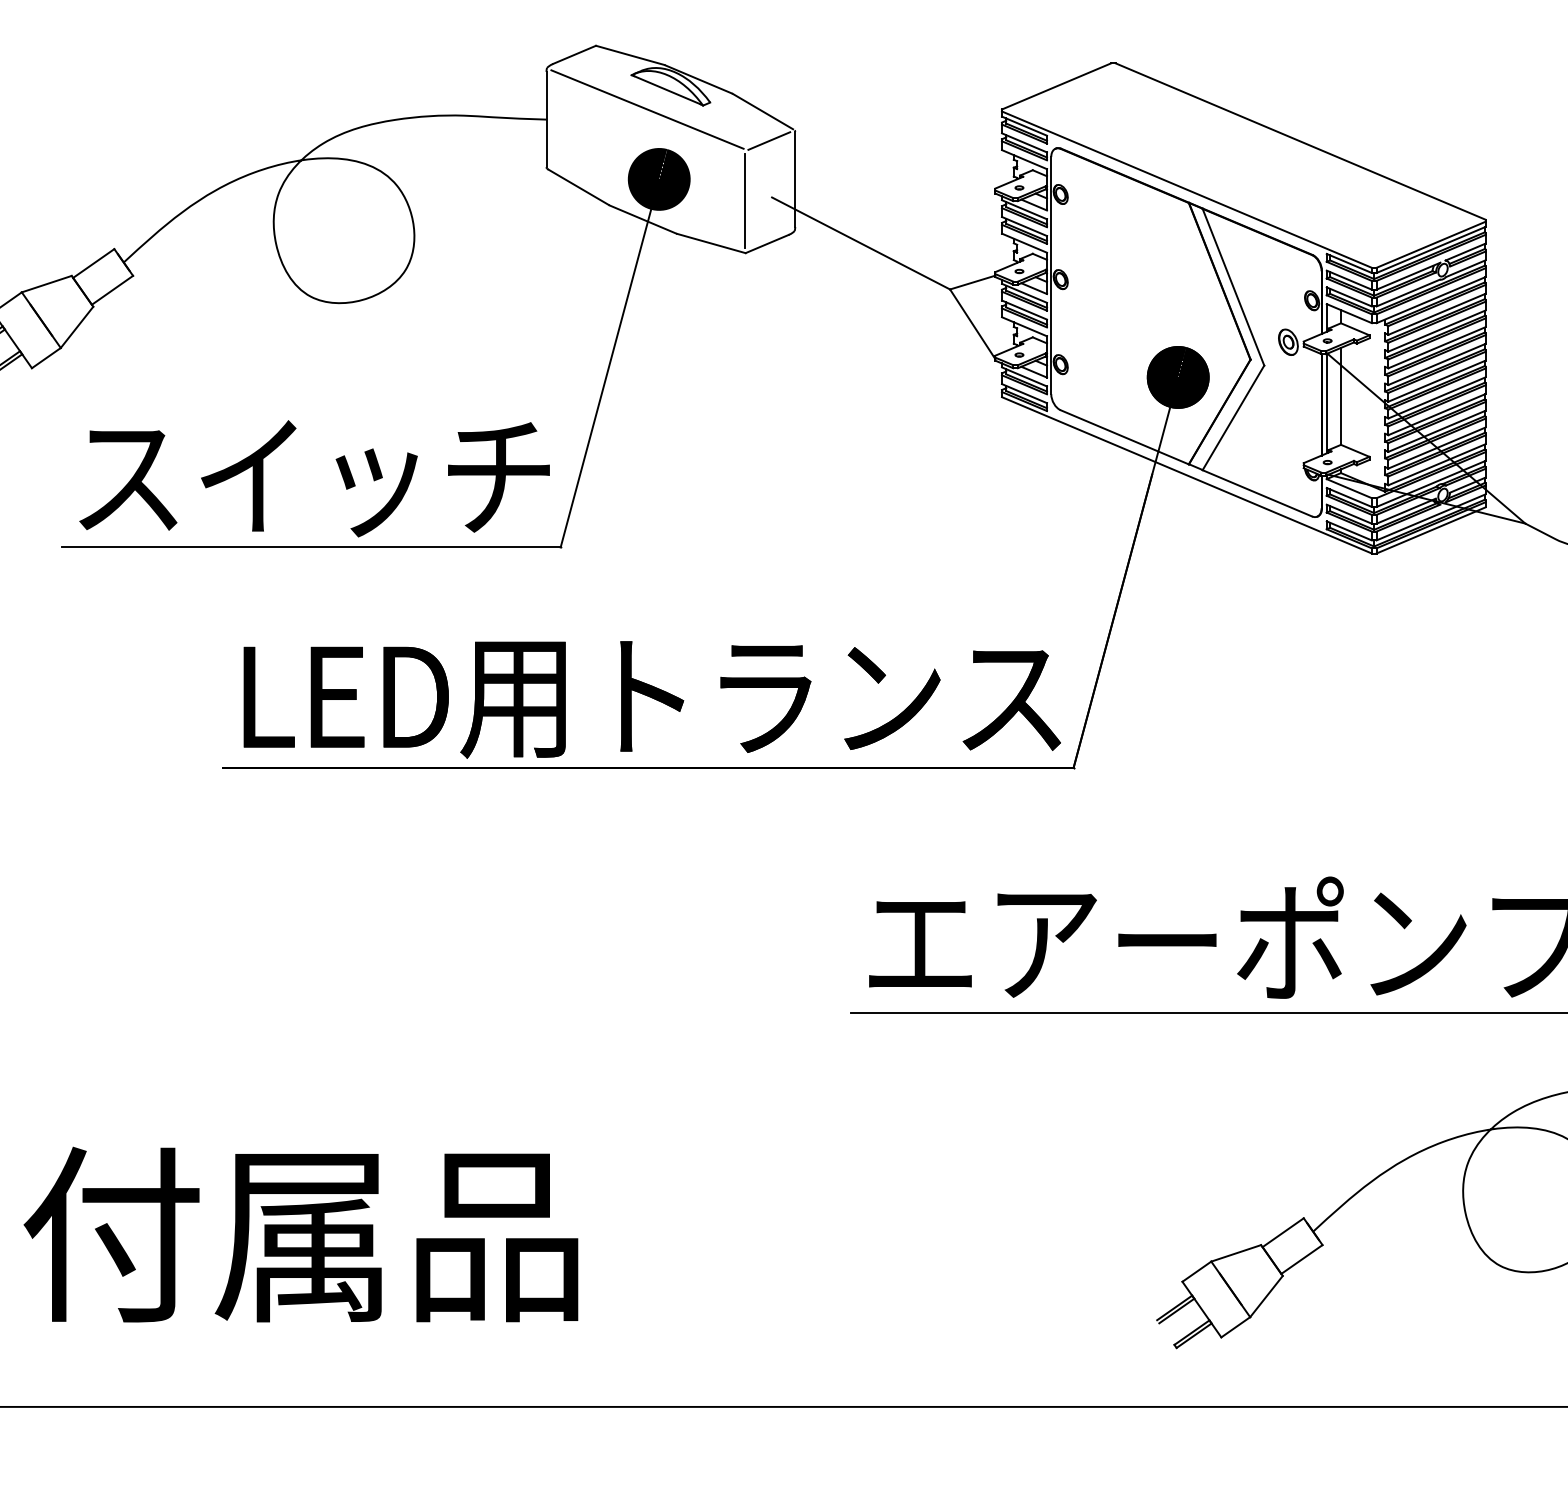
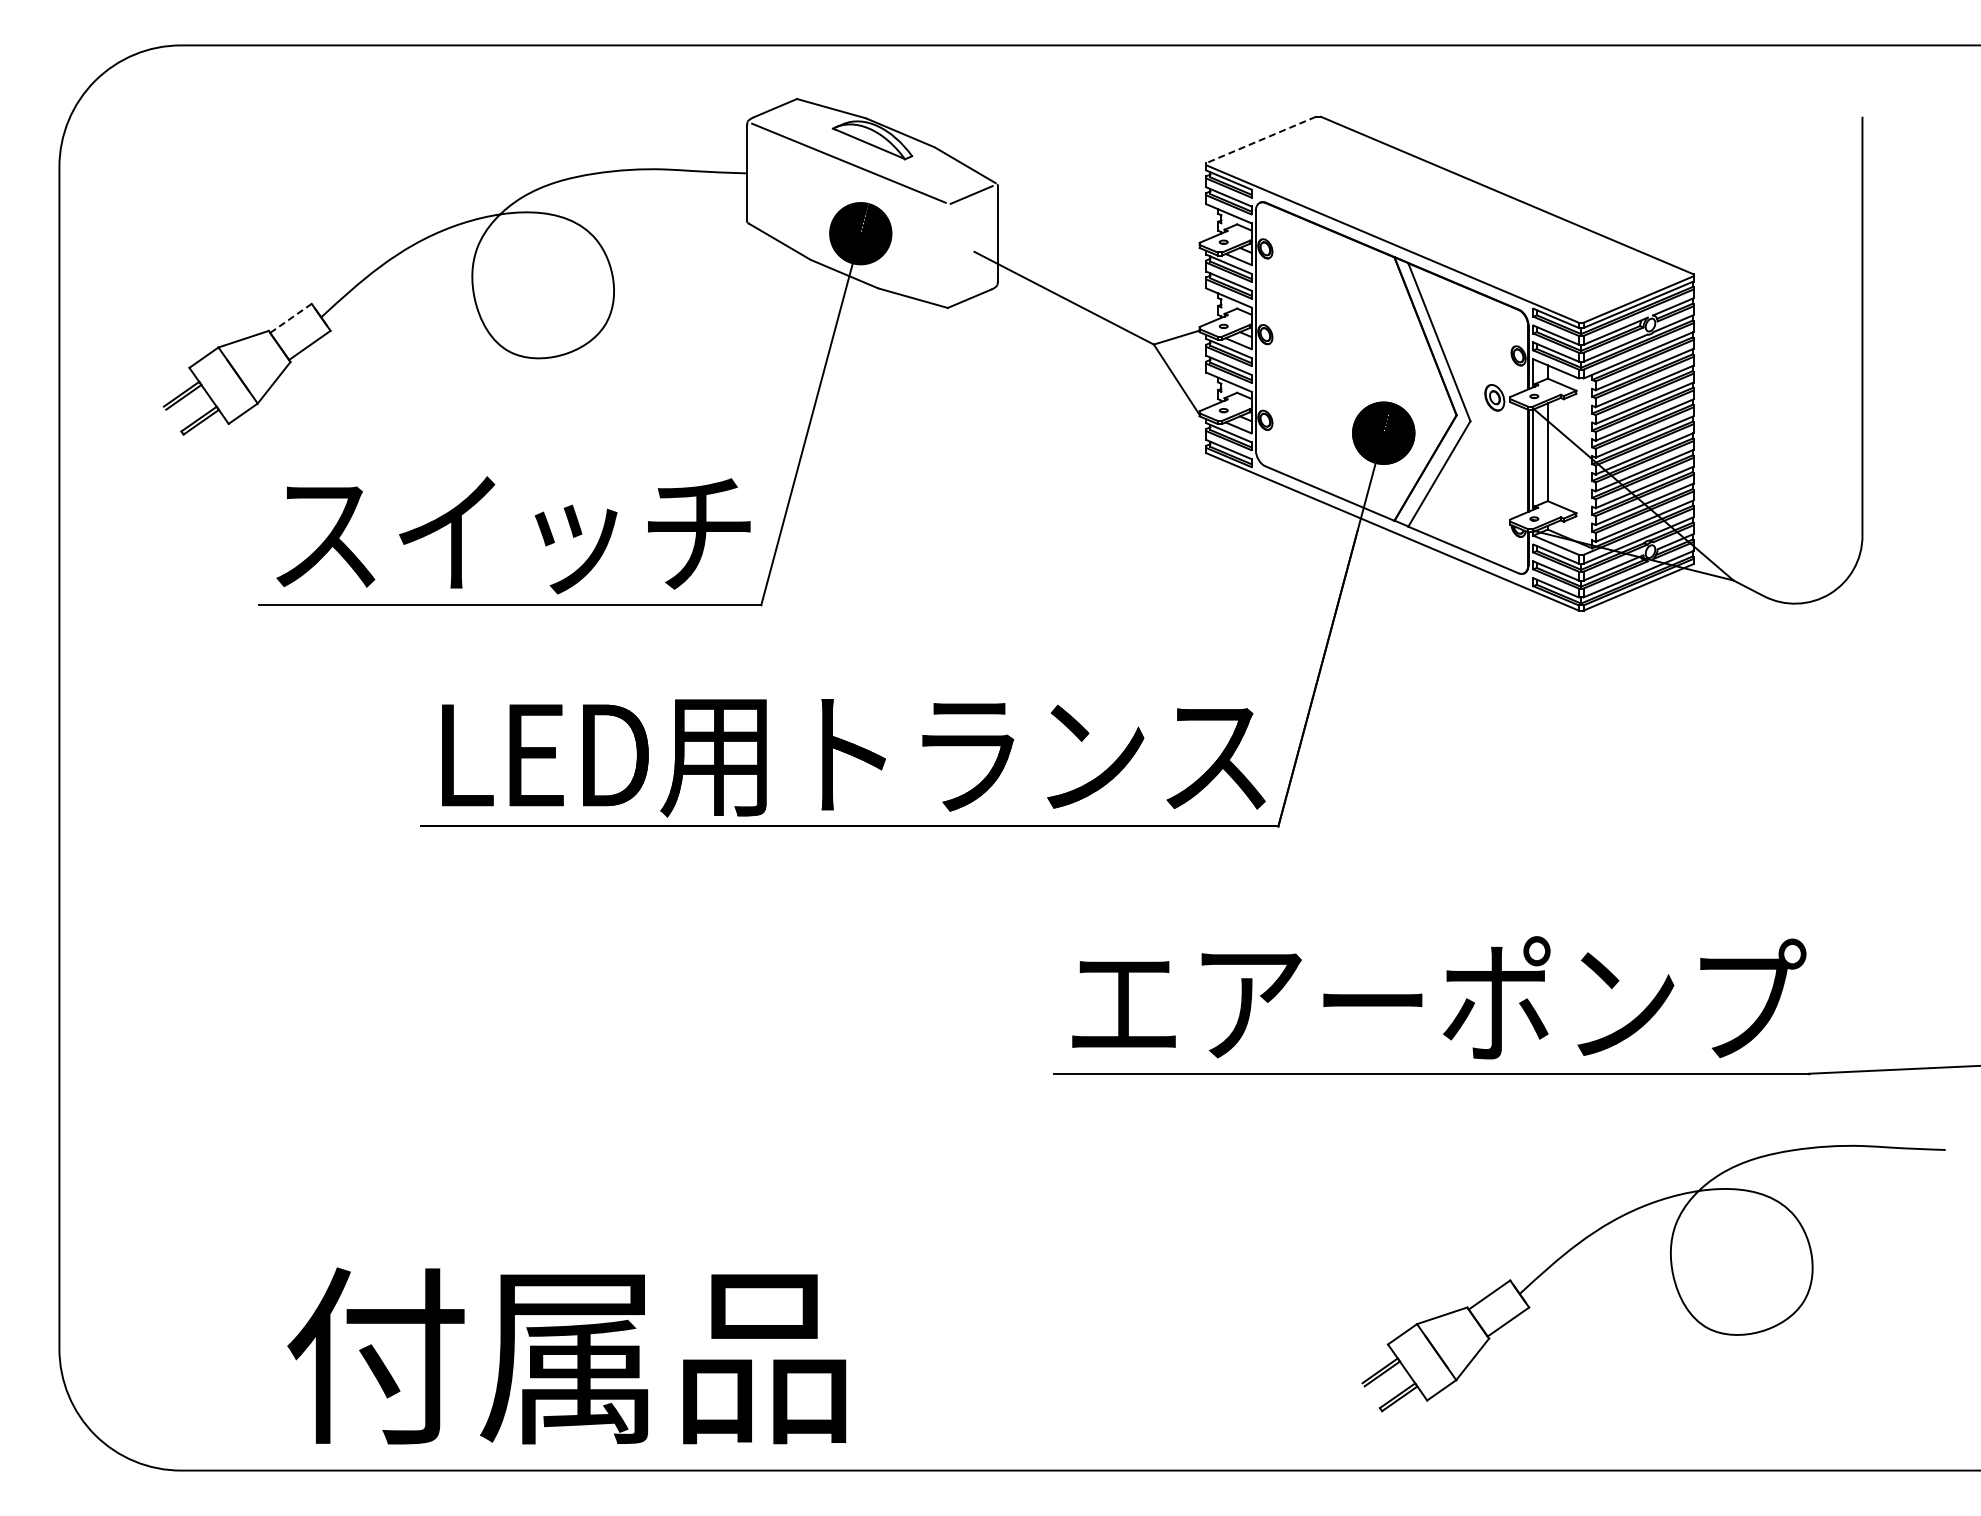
line: (1056, 85) -> (1261, 139), solid -> dashed
line: (744, 201) -> (946, 255), removed
line: (94, 263) -> (291, 318), solid -> dashed
text: (300, 1234) -> (566, 1355), moved

